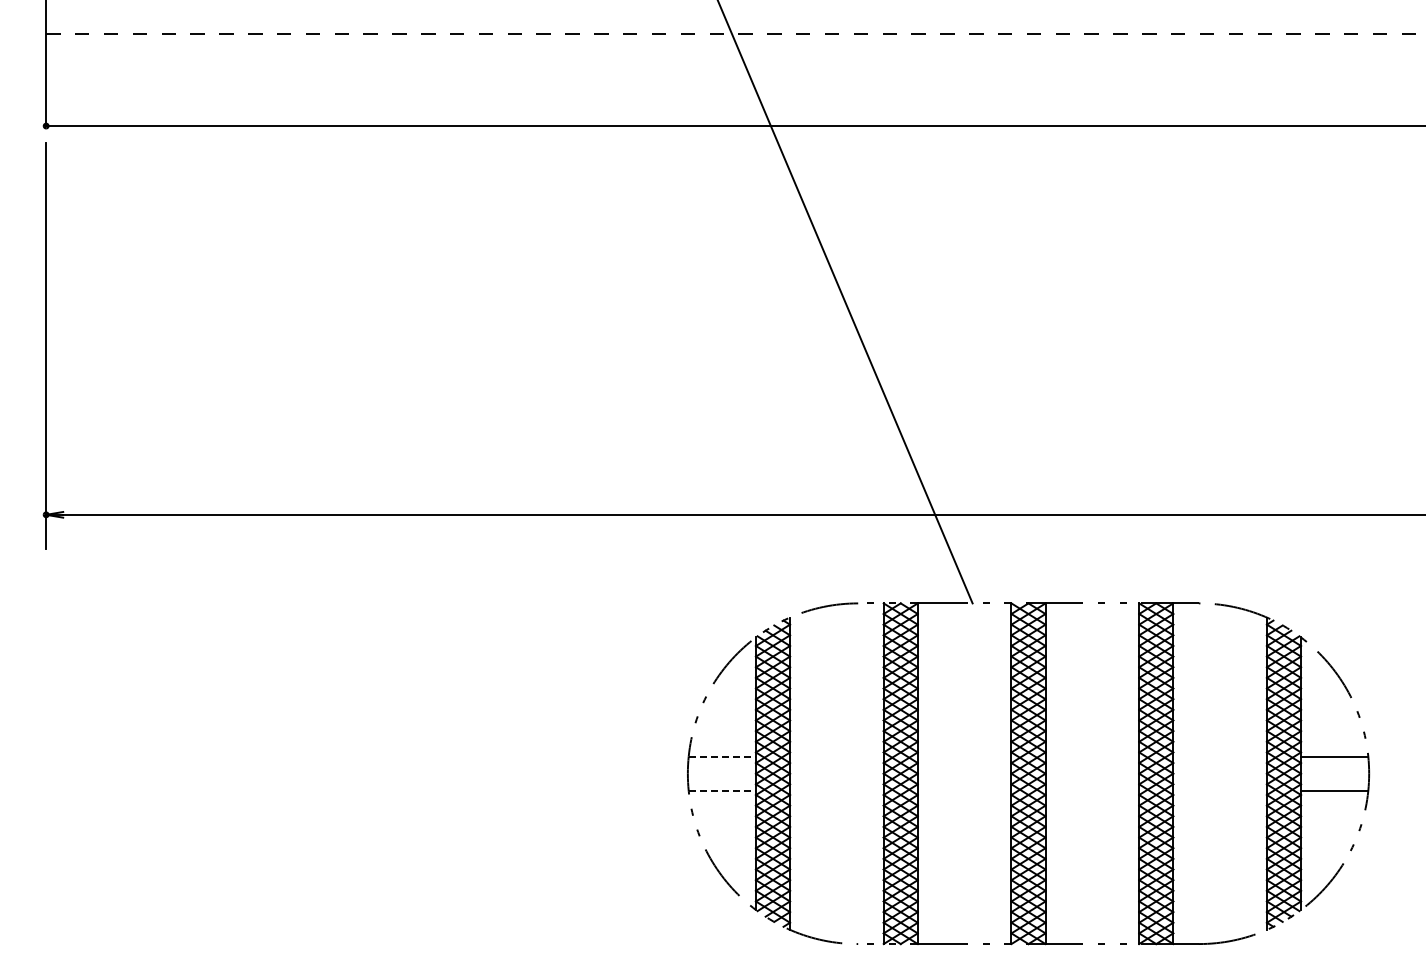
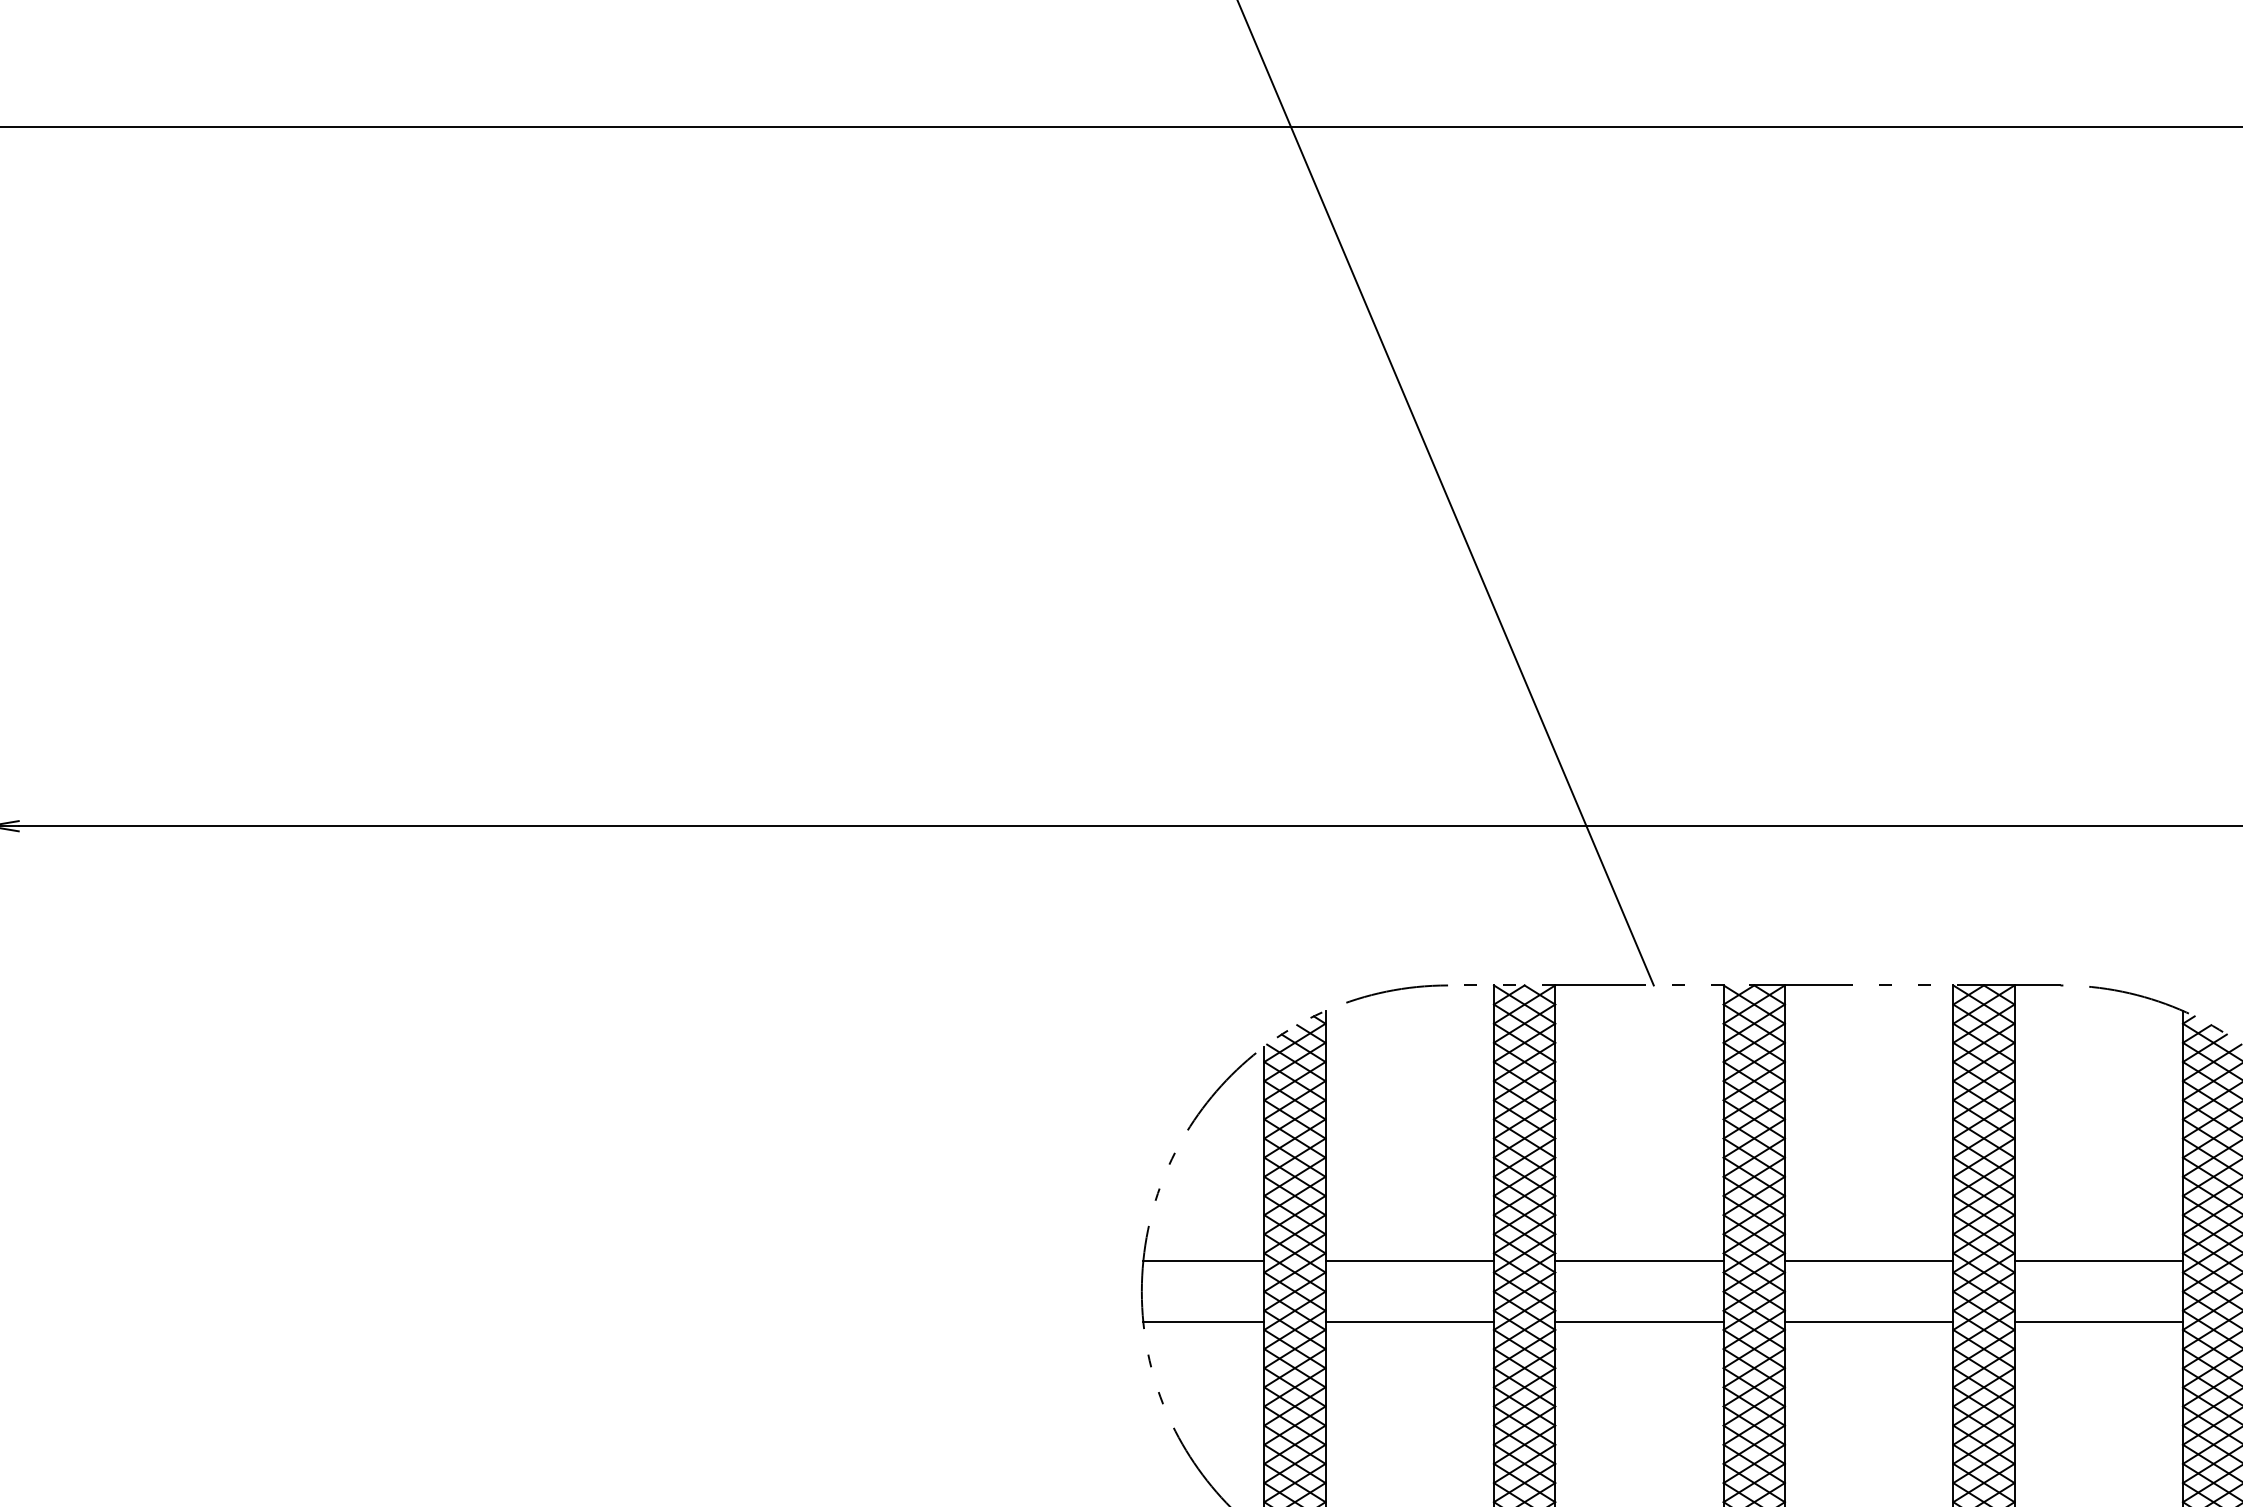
line: (722, 756) -> (1204, 1260), dashed -> solid
line: (836, 756) -> (1409, 1260), added
line: (964, 756) -> (1639, 1260), added
line: (1092, 756) -> (1869, 1260), added
line: (1219, 756) -> (2097, 1260), added
line: (722, 790) -> (1204, 1321), dashed -> solid
line: (836, 790) -> (1409, 1321), added
line: (964, 790) -> (1639, 1321), added
line: (1092, 790) -> (1869, 1321), added
line: (1219, 790) -> (2097, 1321), added

